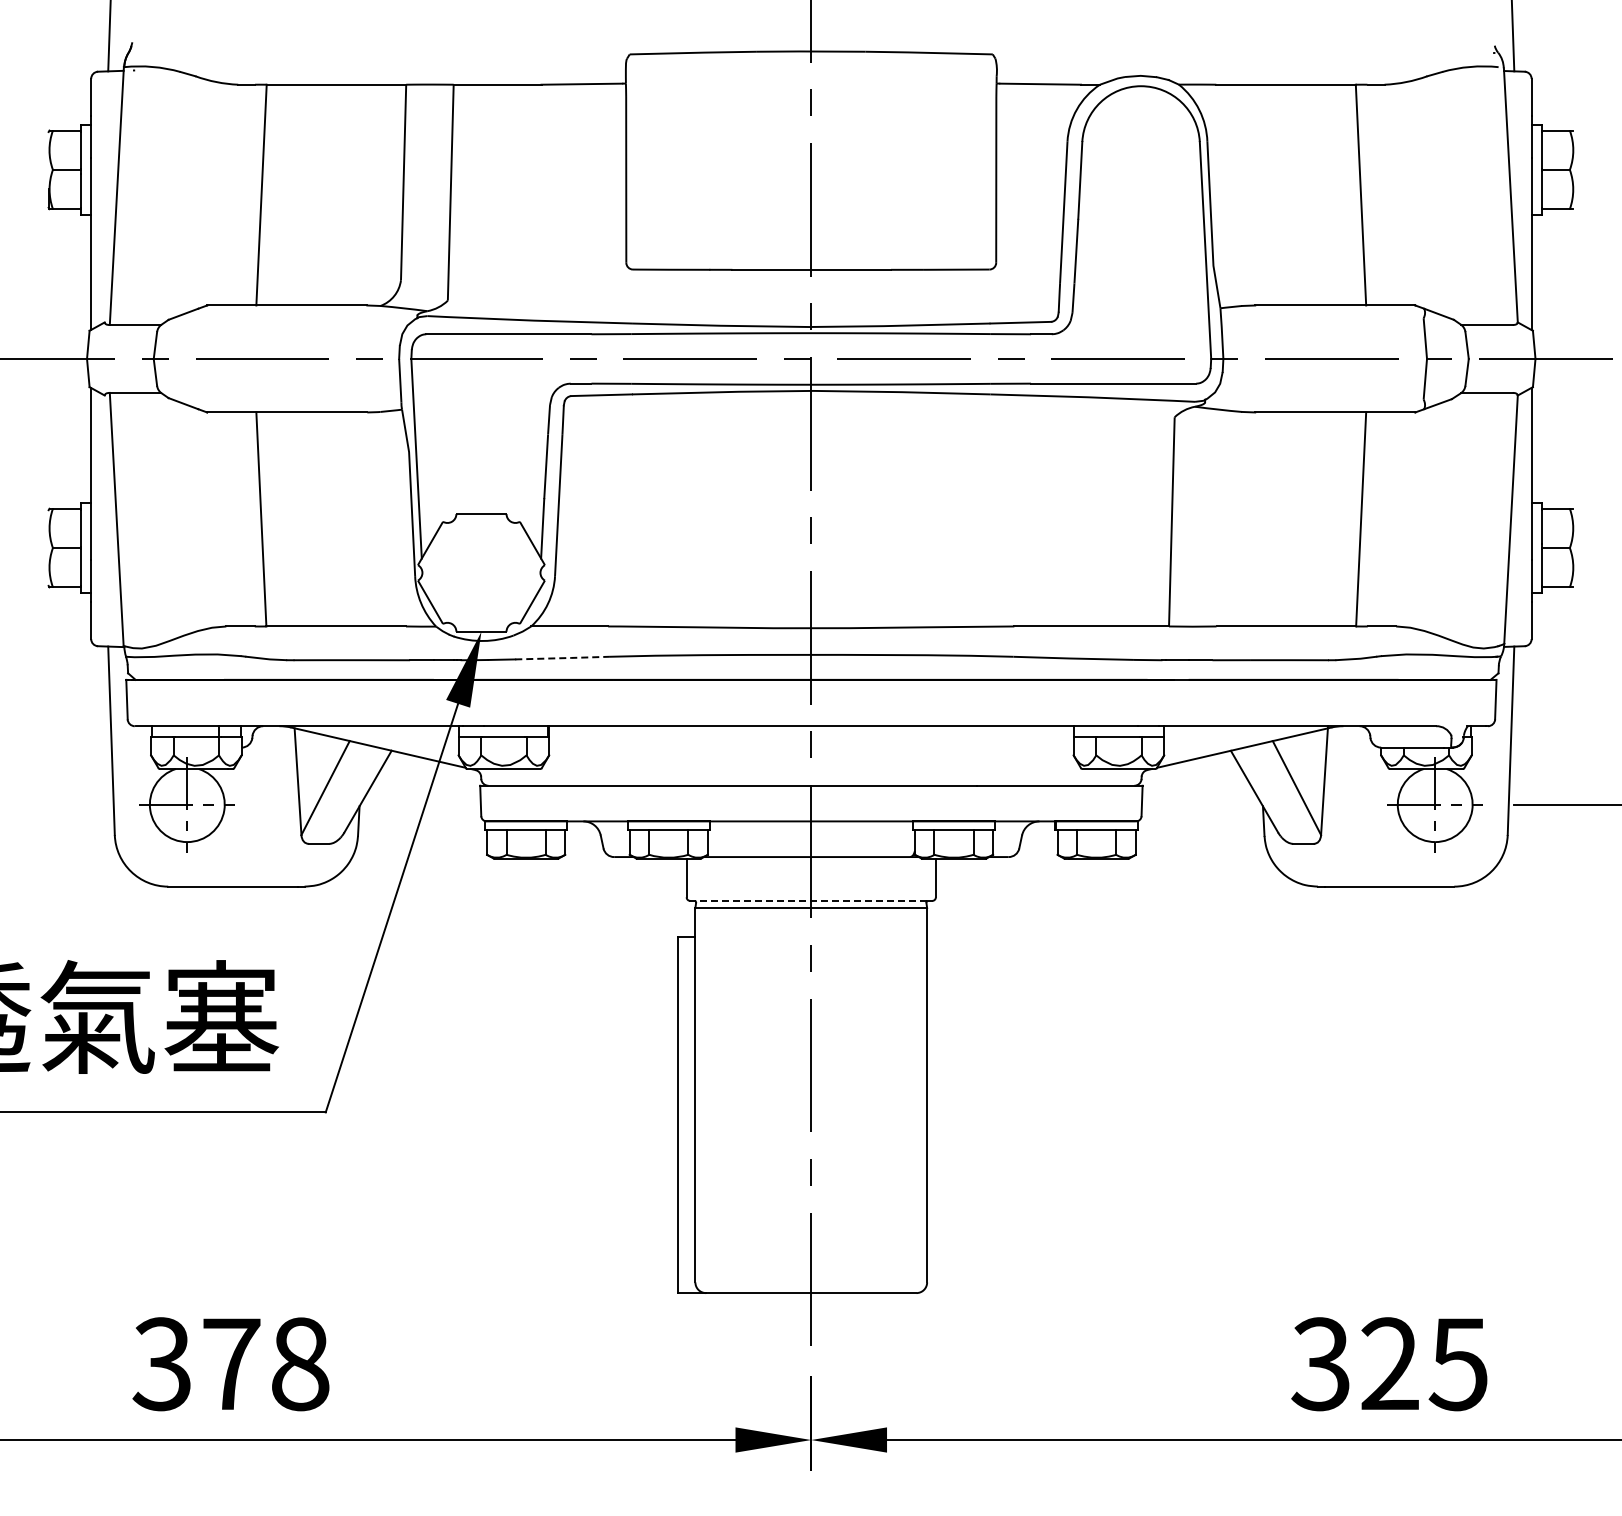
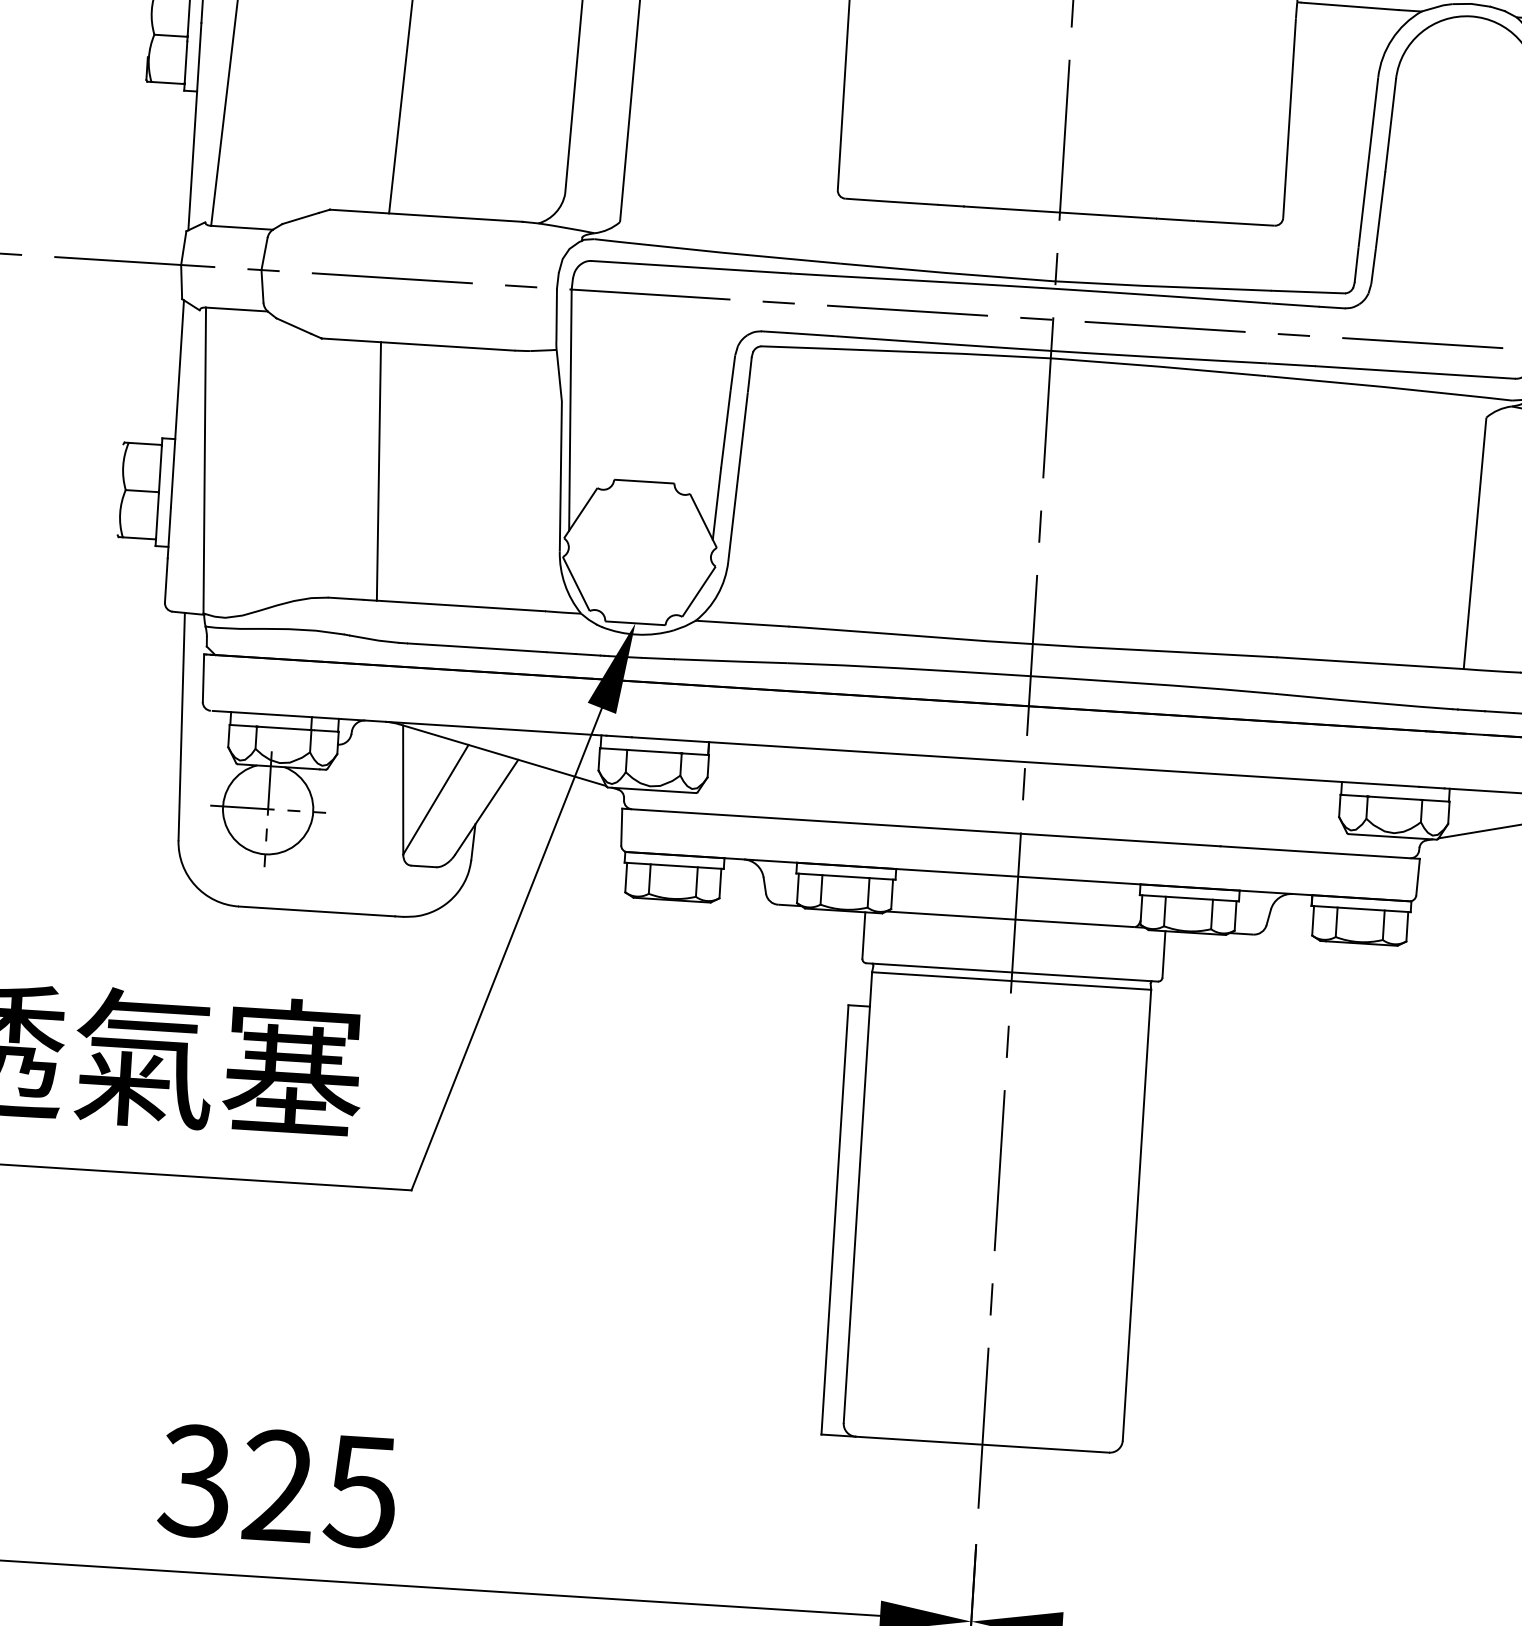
line: (563, 658) -> (732, 661), dashed -> solid
line: (811, 900) -> (1012, 971), dashed -> solid
text: (265, 1364) -> (319, 1489), 378 -> 325

